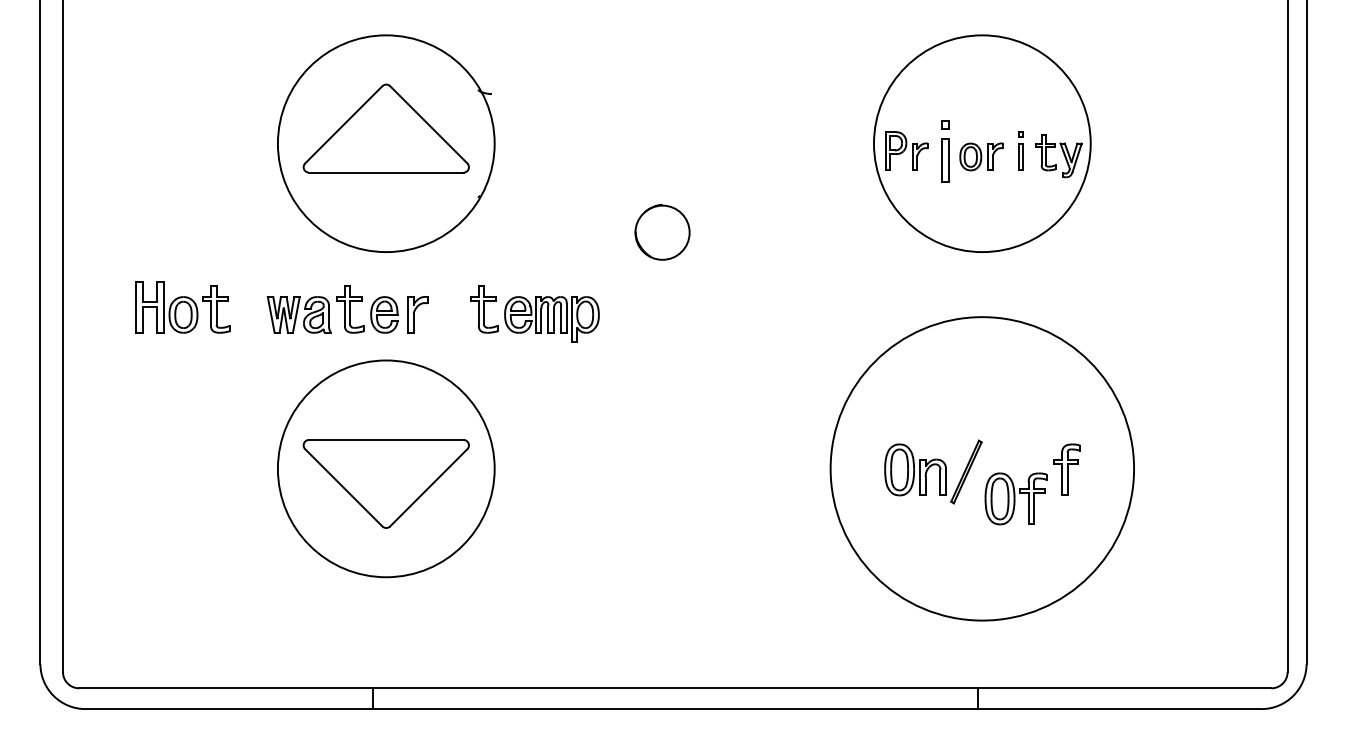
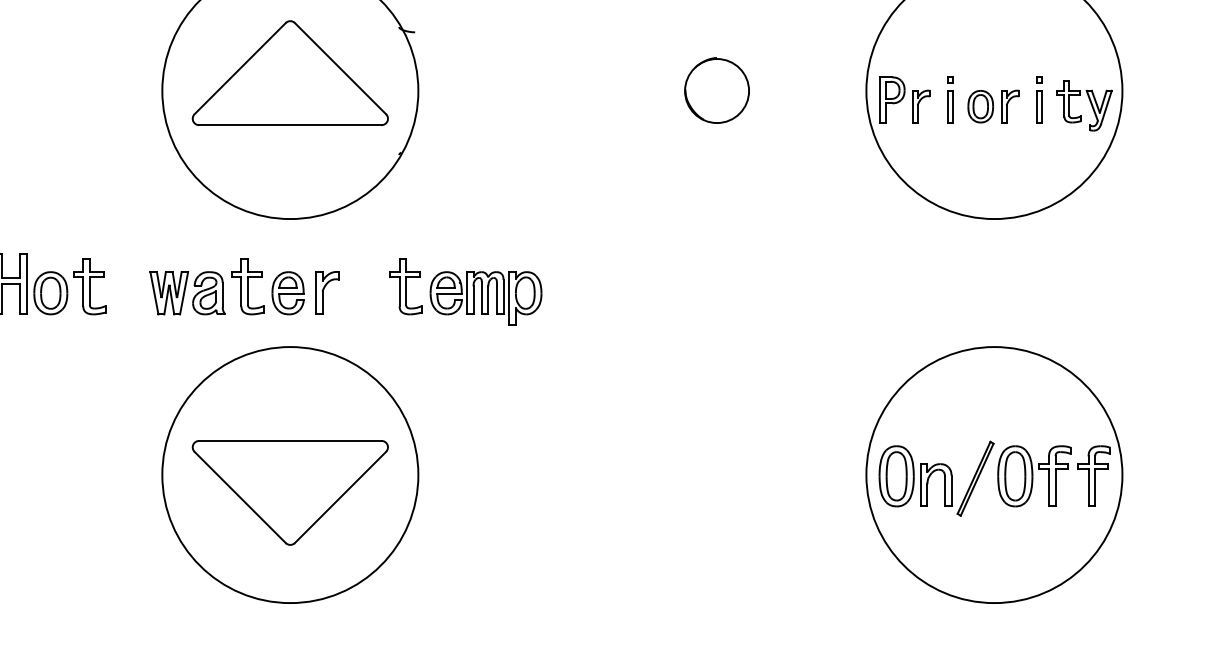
part: (945, 150) -> (950, 99), size x0.62
part: (662, 231) -> (717, 89), moved
circle: (981, 468) -> (993, 474), size x0.71
part: (1015, 498) -> (1033, 475), moved

